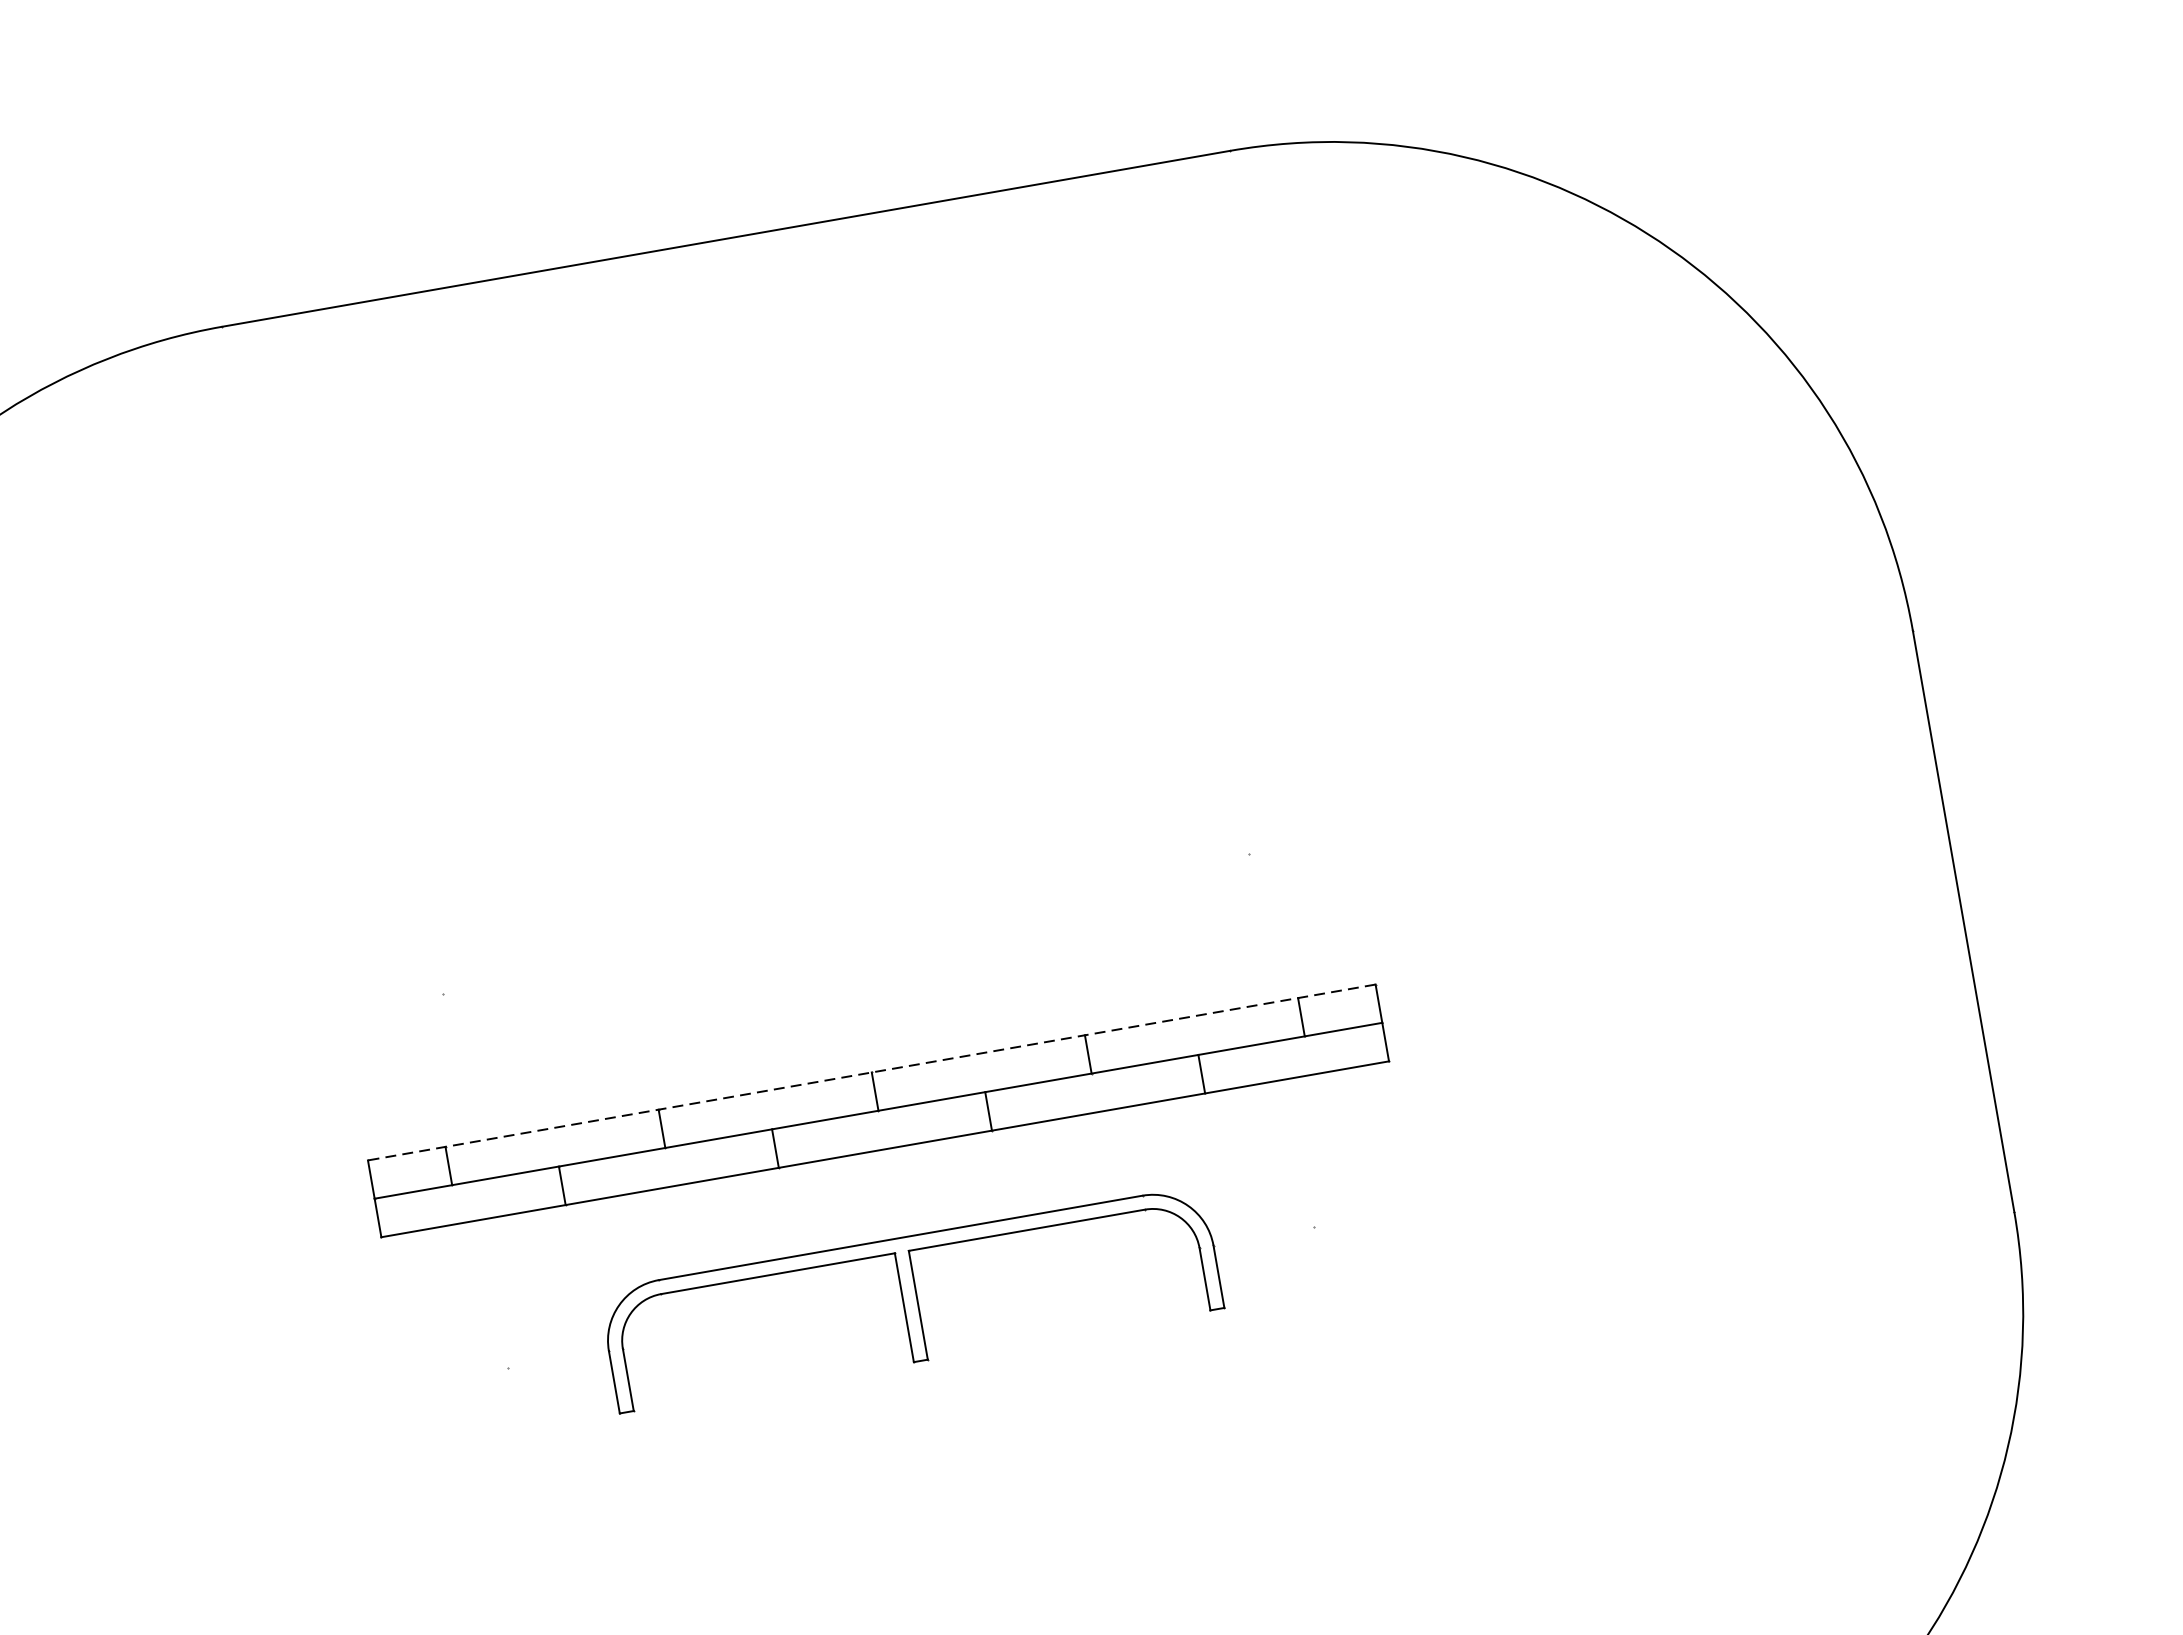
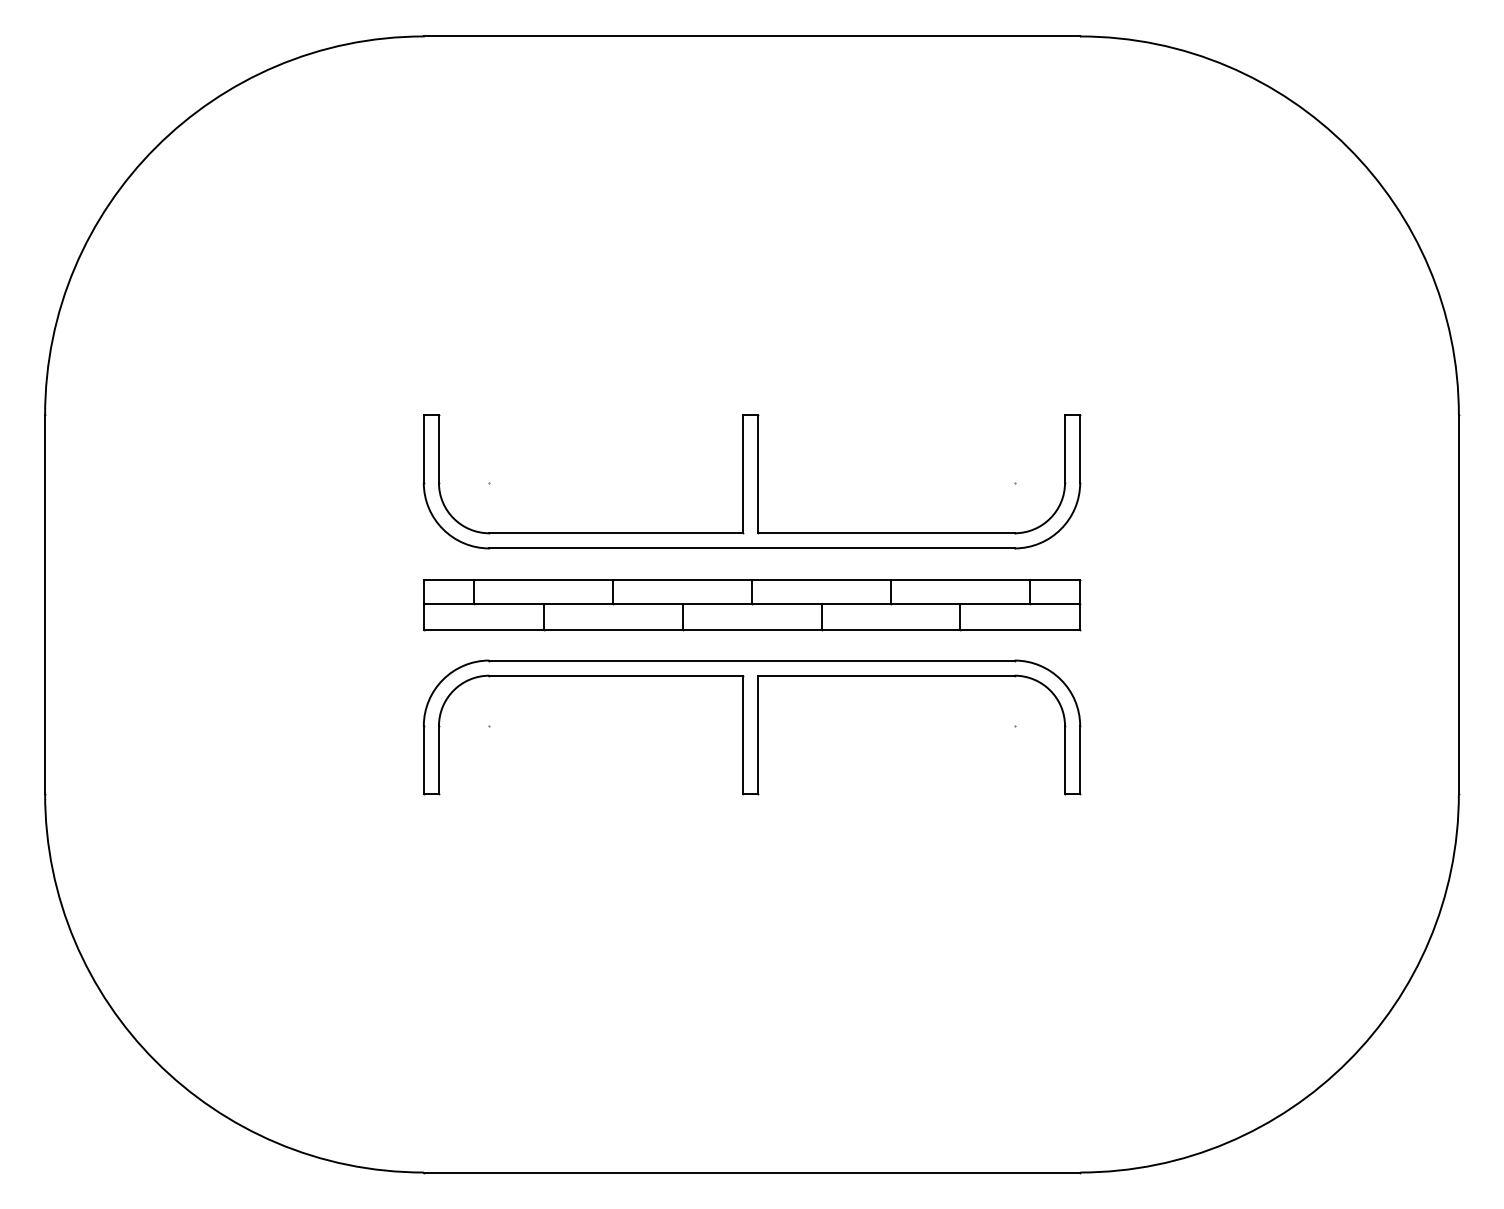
part: (844, 922) -> (751, 481), added
line: (871, 1072) -> (751, 579), dashed -> solid
part: (910, 1299) -> (751, 727), size x1.67

